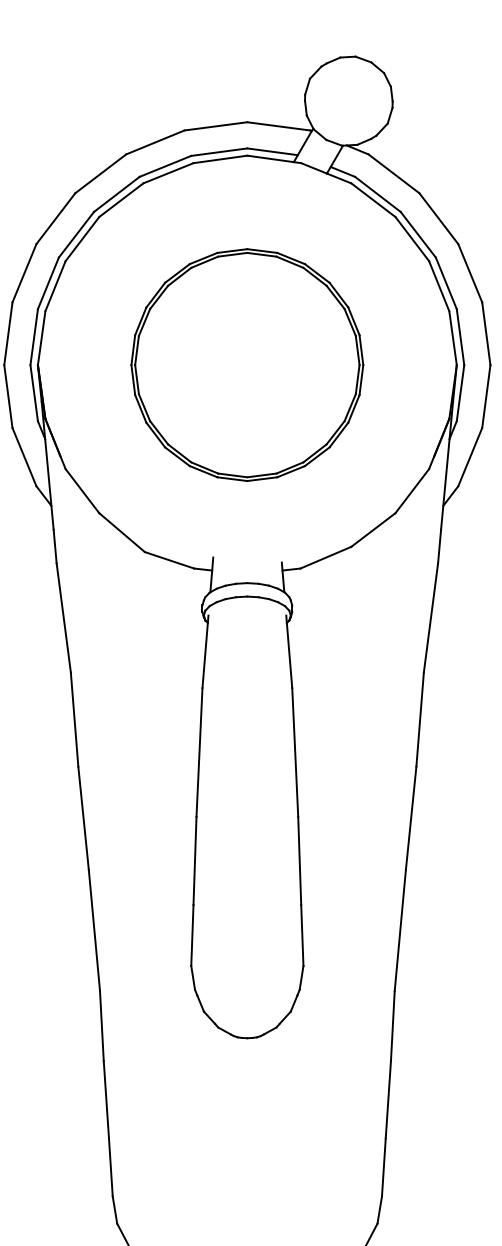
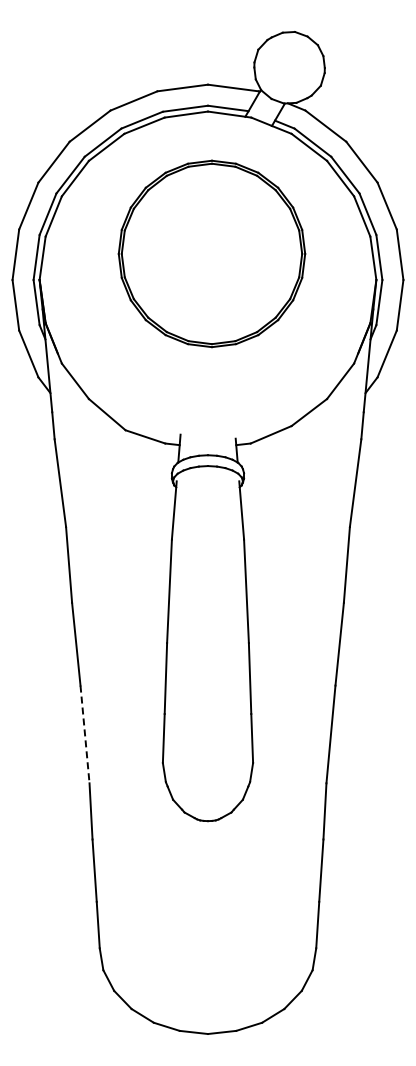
part: (246, 364) -> (211, 253), moved
line: (95, 930) -> (85, 734), solid -> dashed

